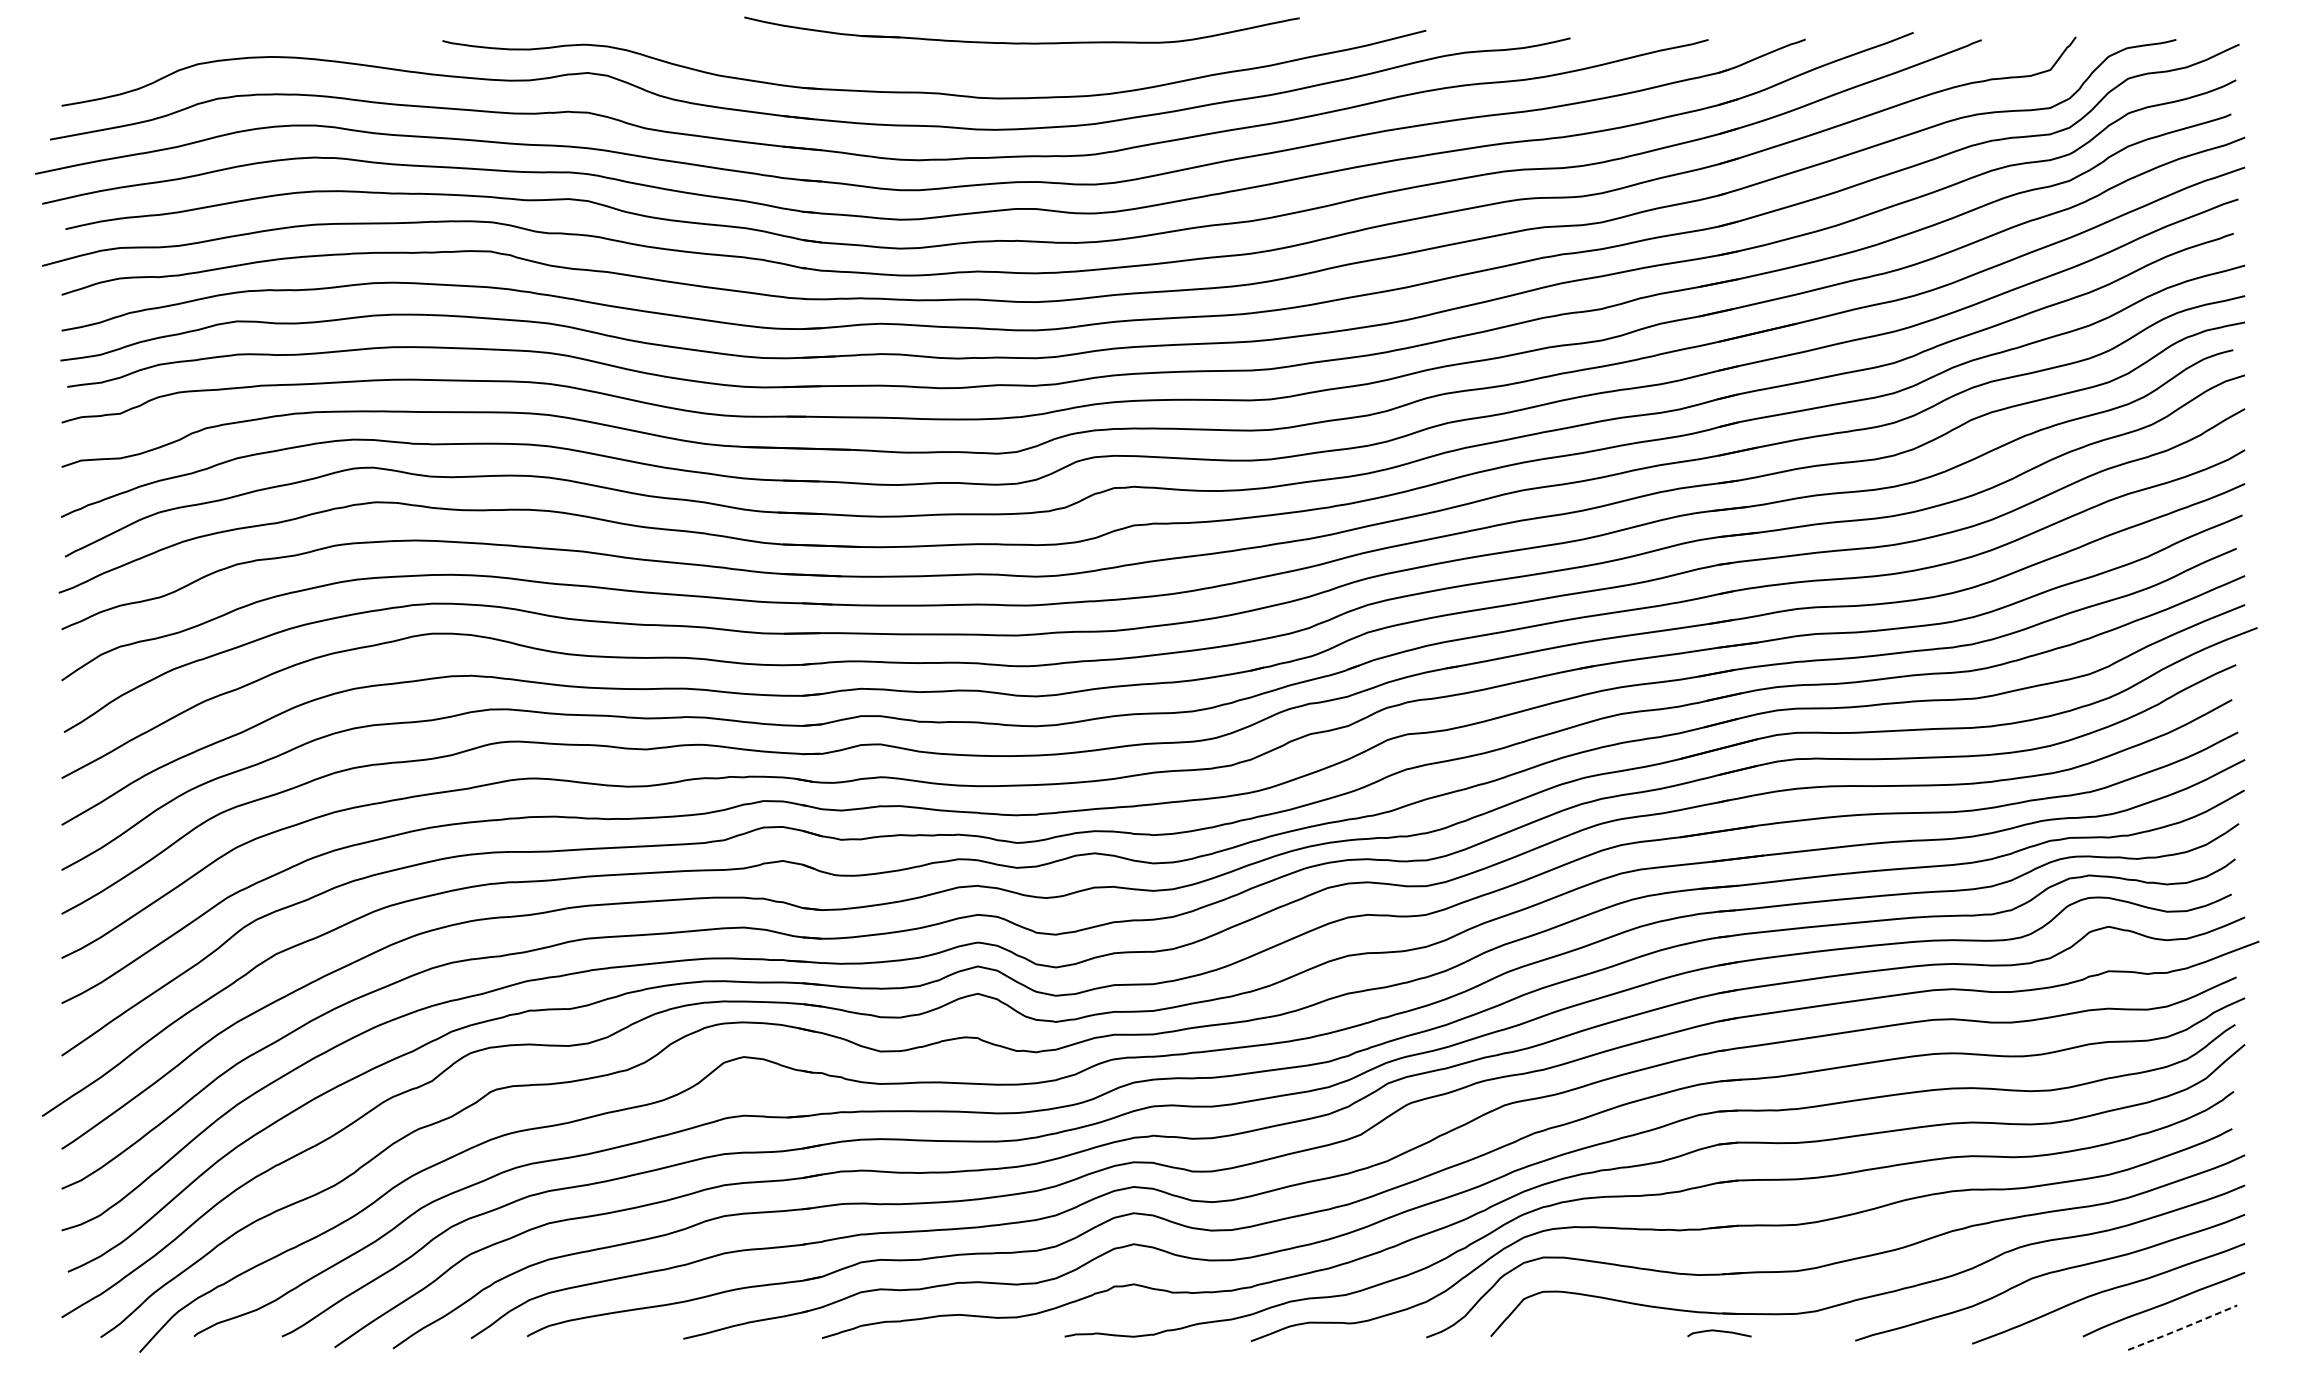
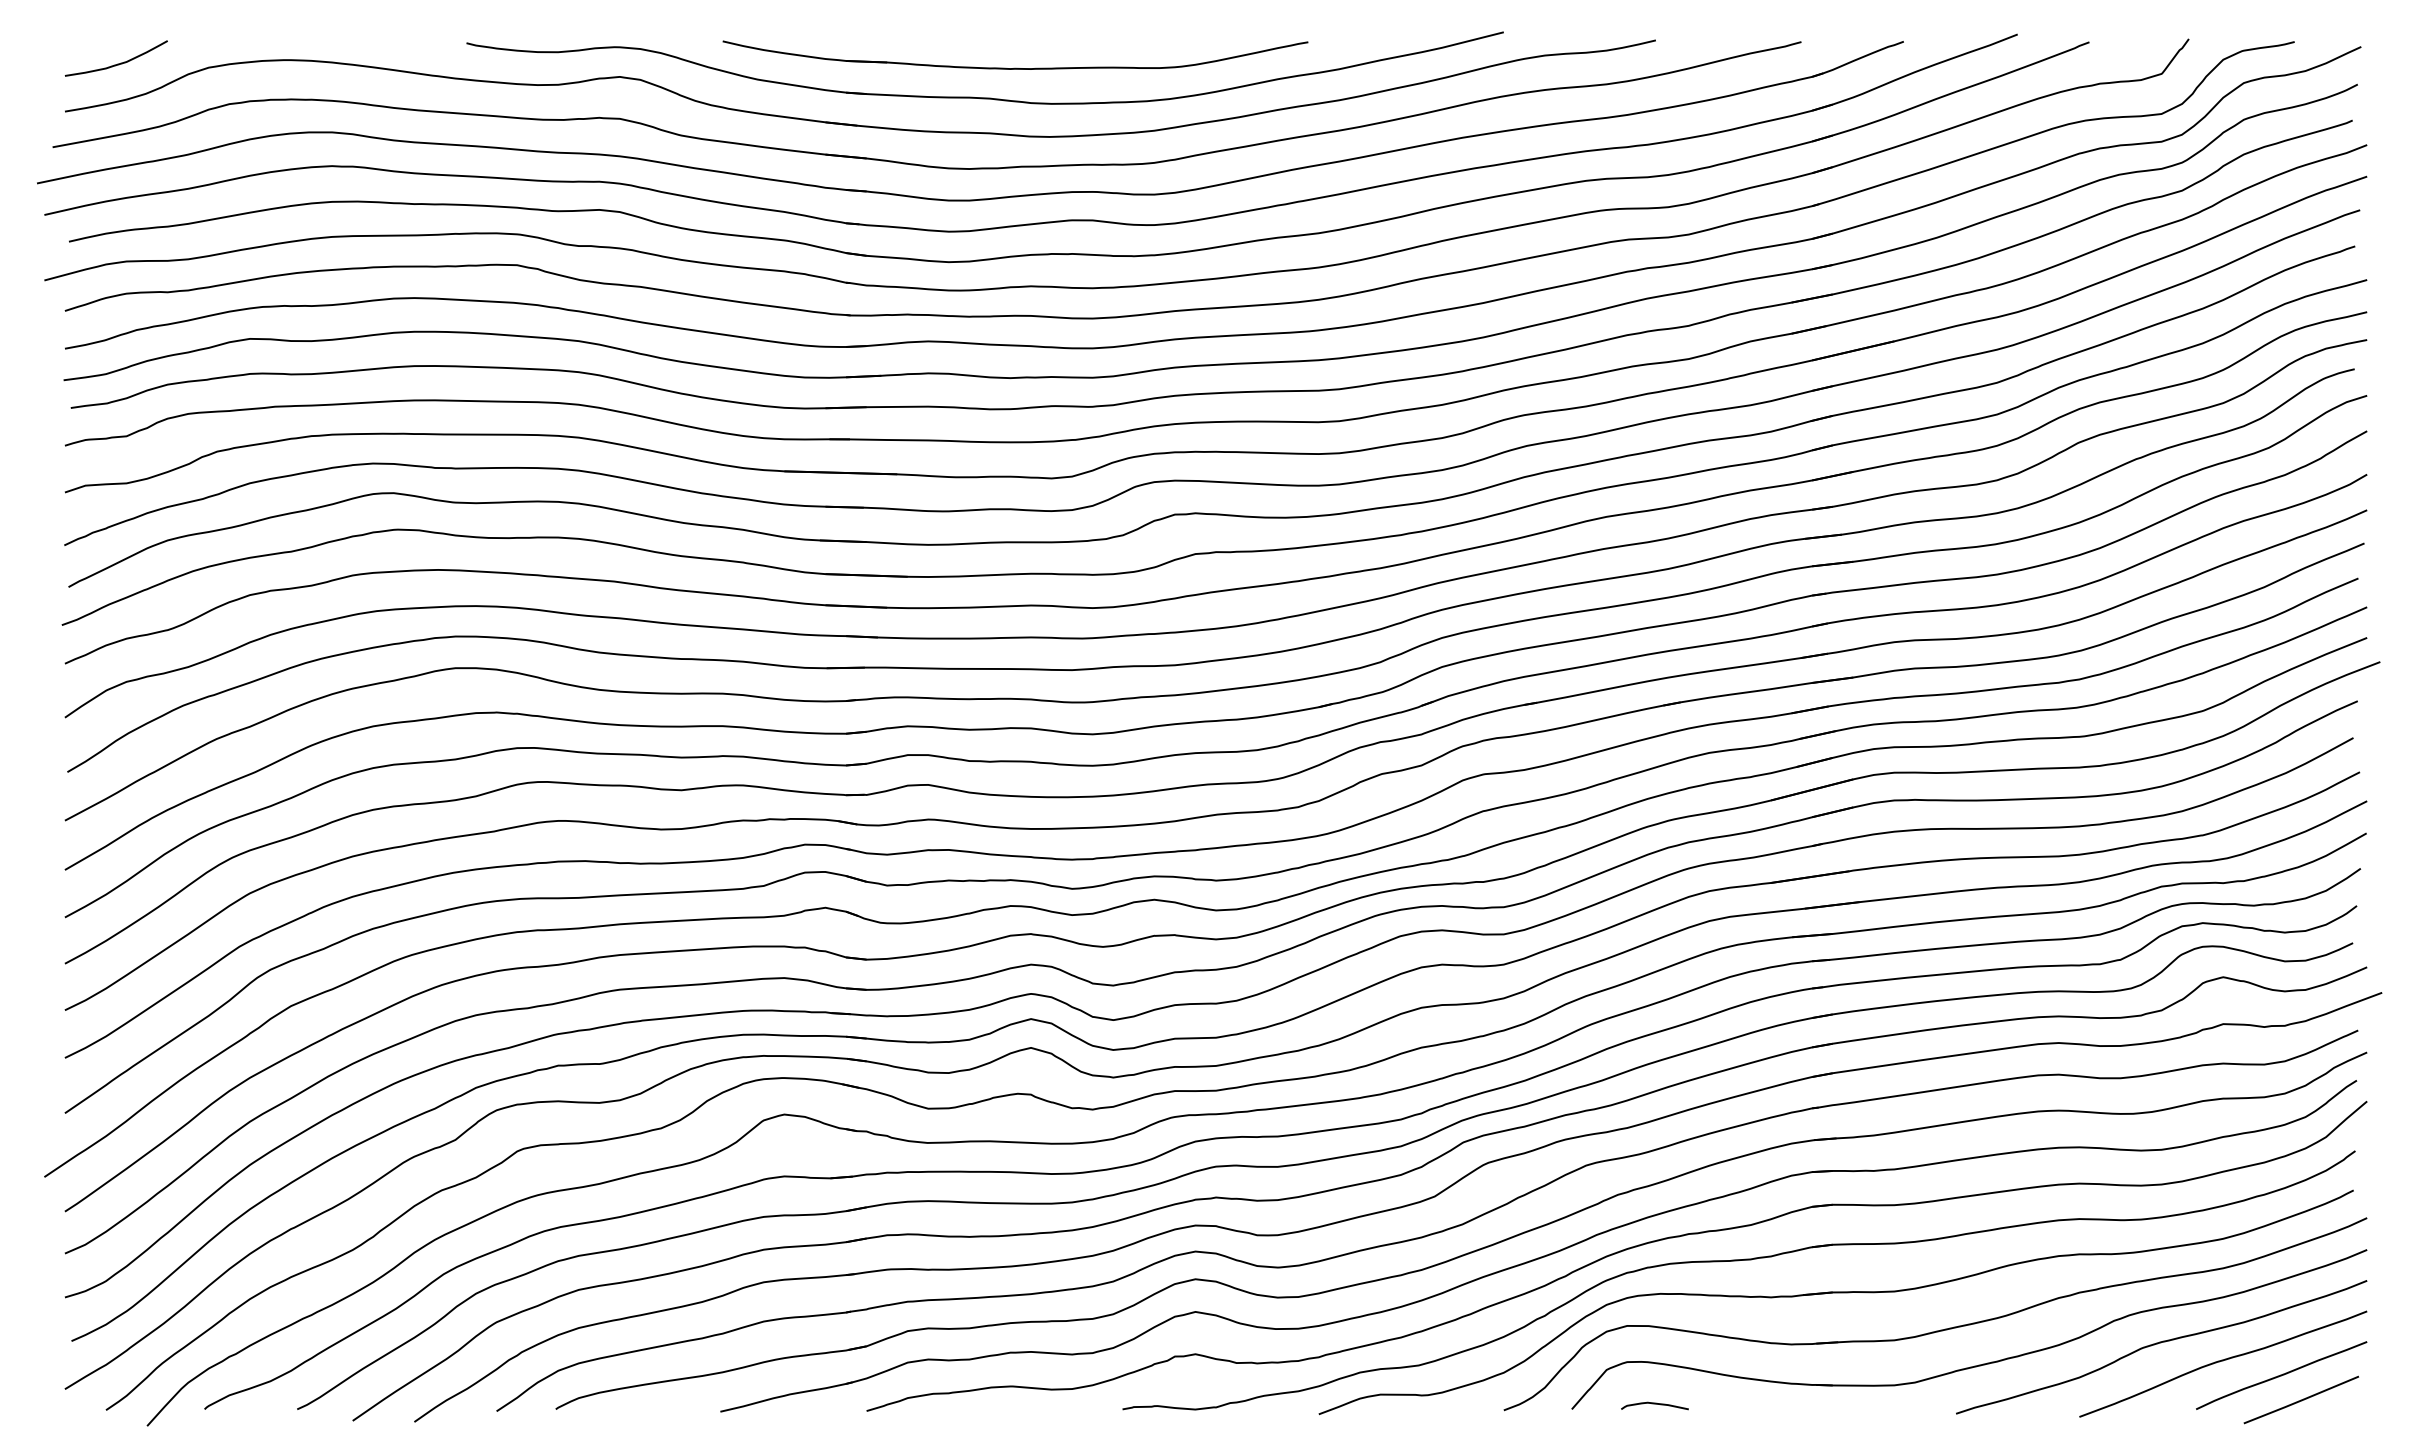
part: (1021, 42) -> (1015, 67), moved
curve: (111, 60) -> (117, 63), added
line: (2182, 1328) -> (2301, 1400), dashed -> solid
curve: (1719, 1332) -> (1654, 1404), moved

